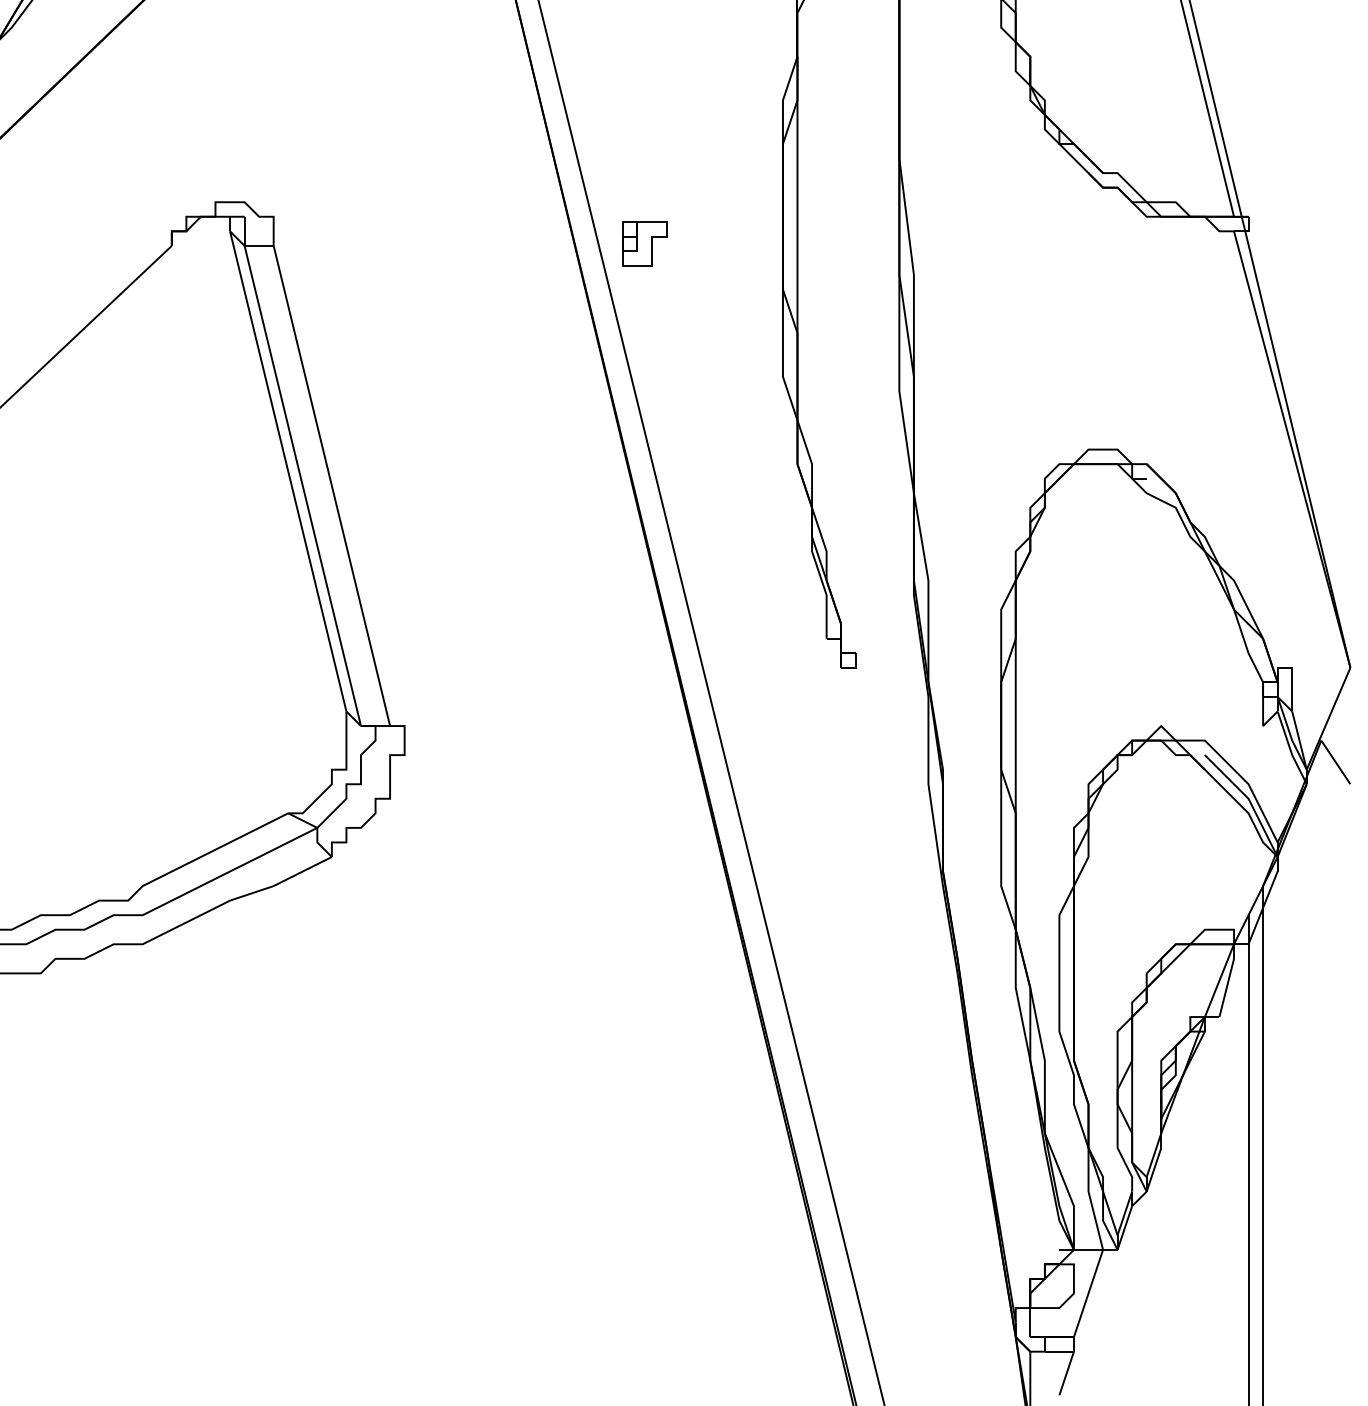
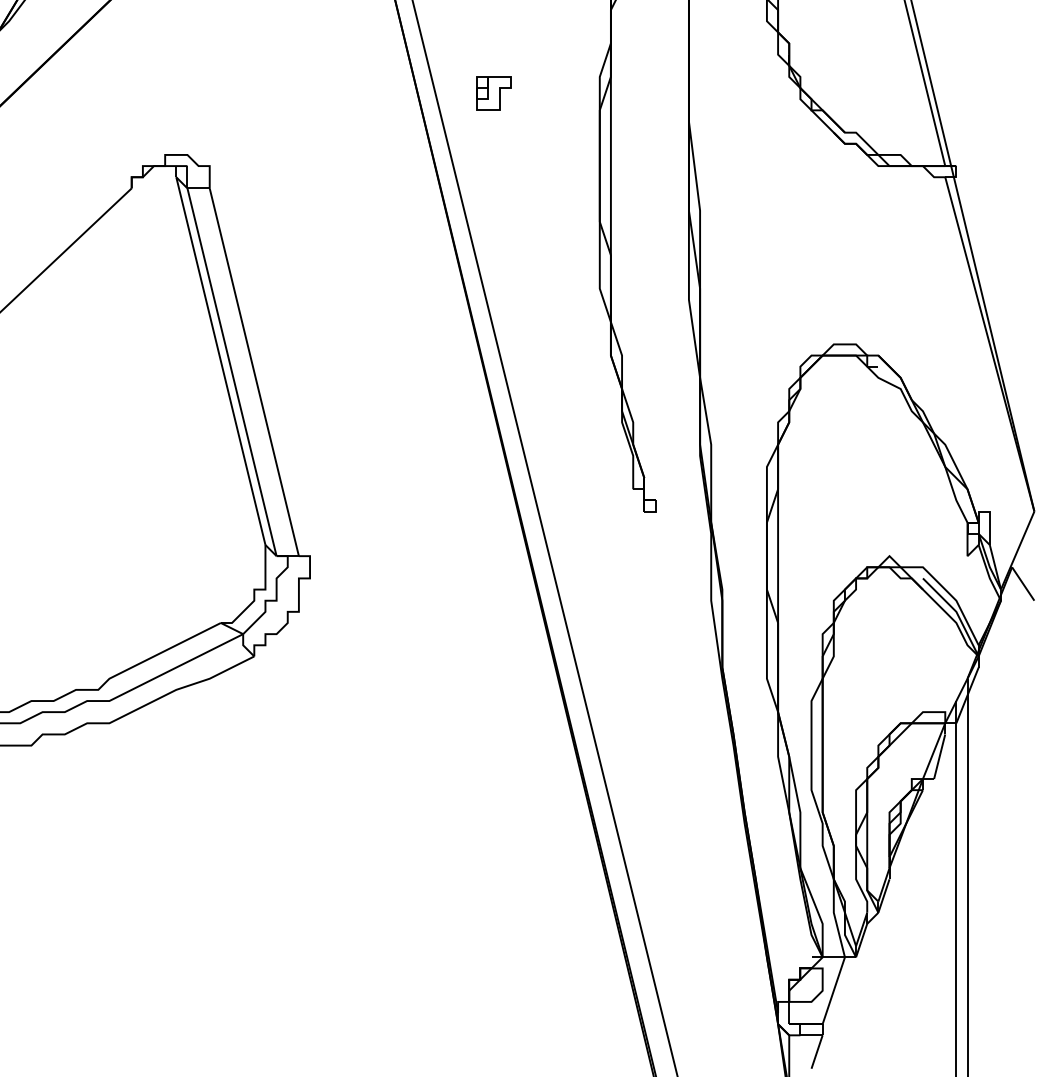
part: (644, 243) -> (493, 93), moved

